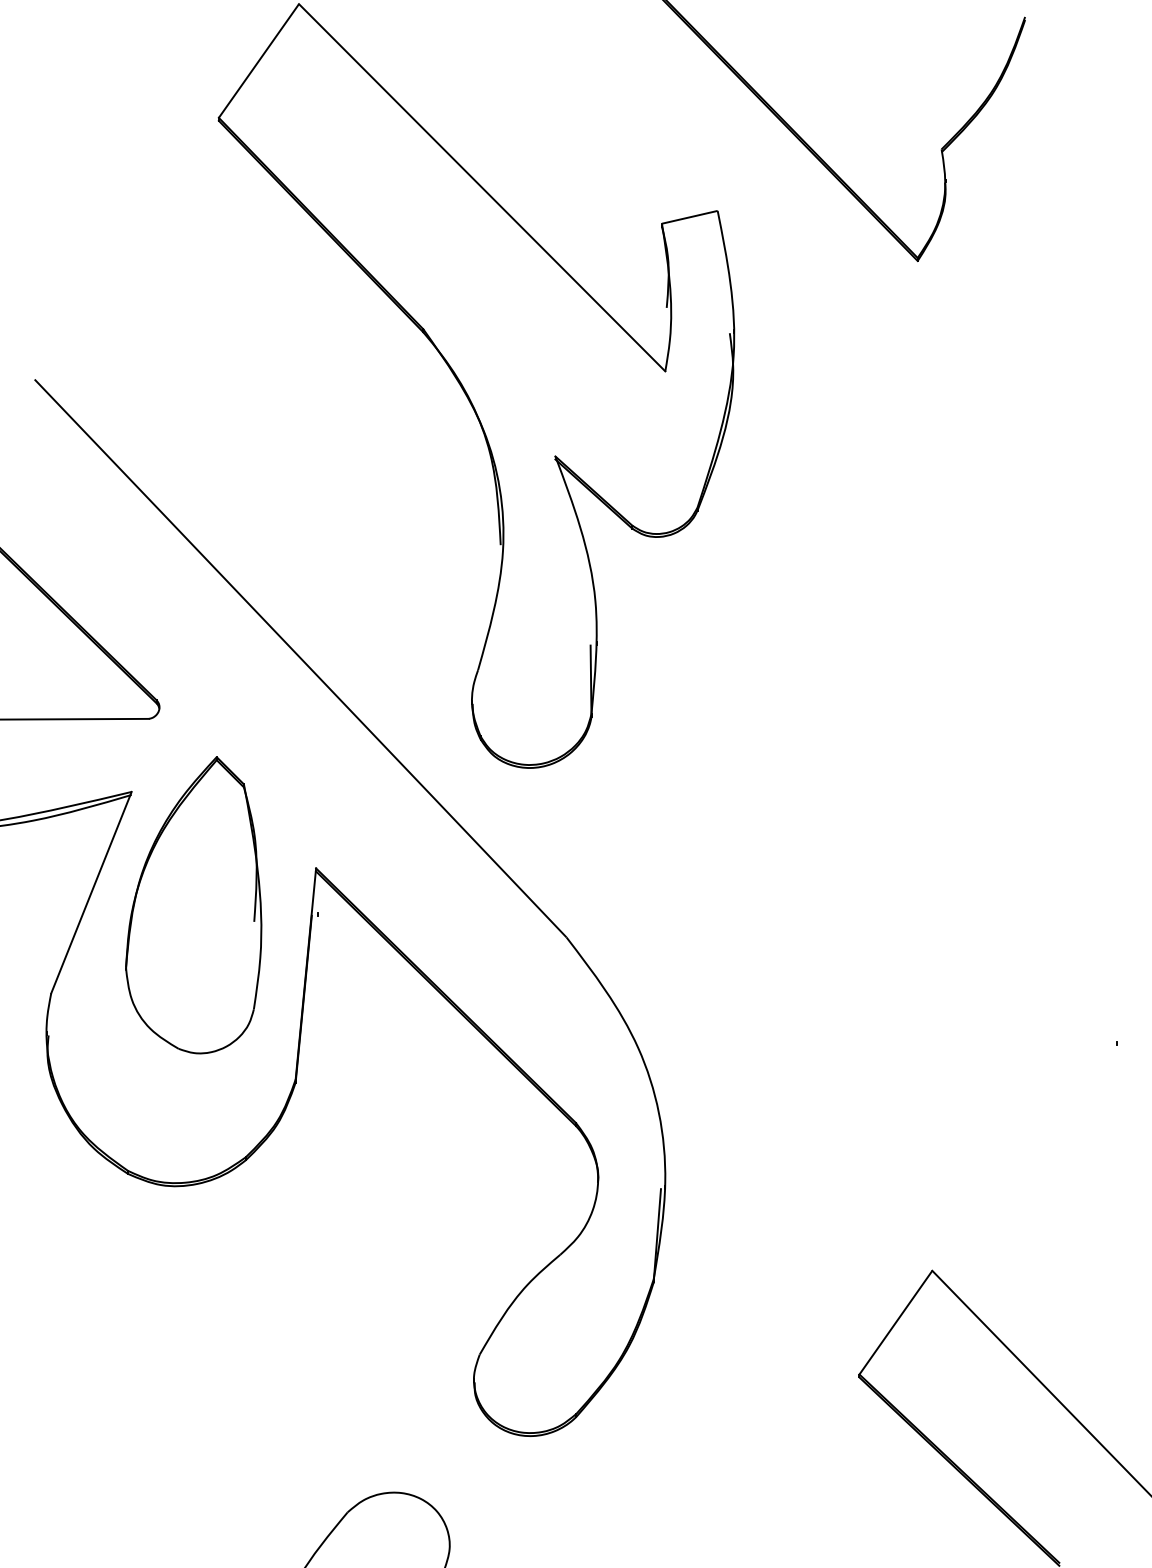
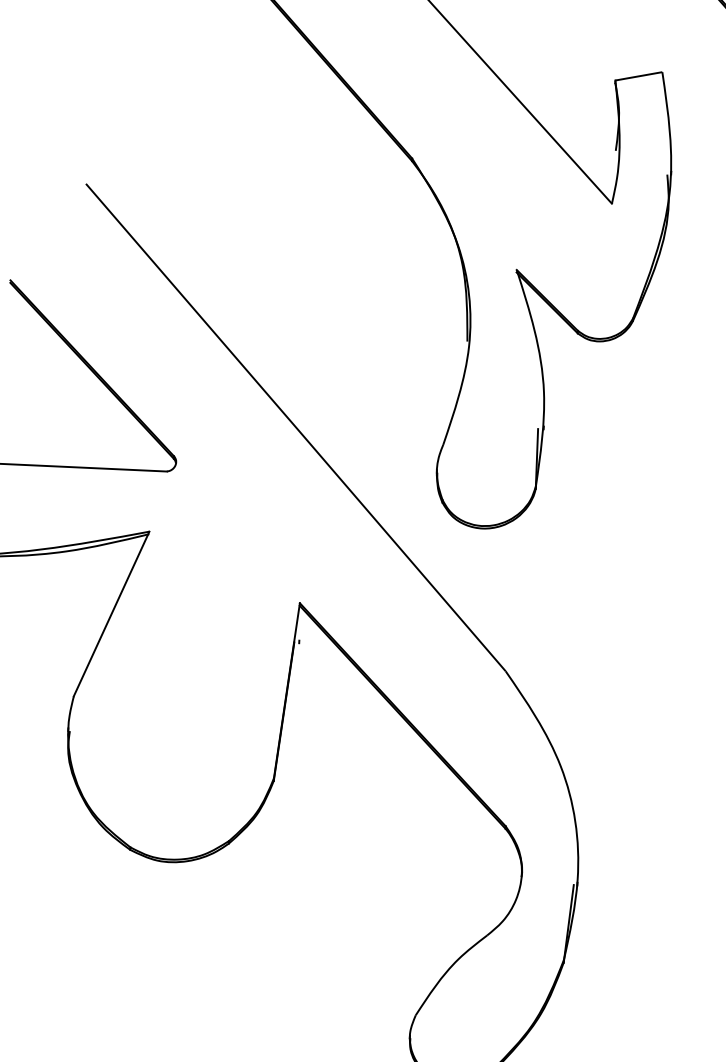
part: (193, 905) -> (196, 628), removed

